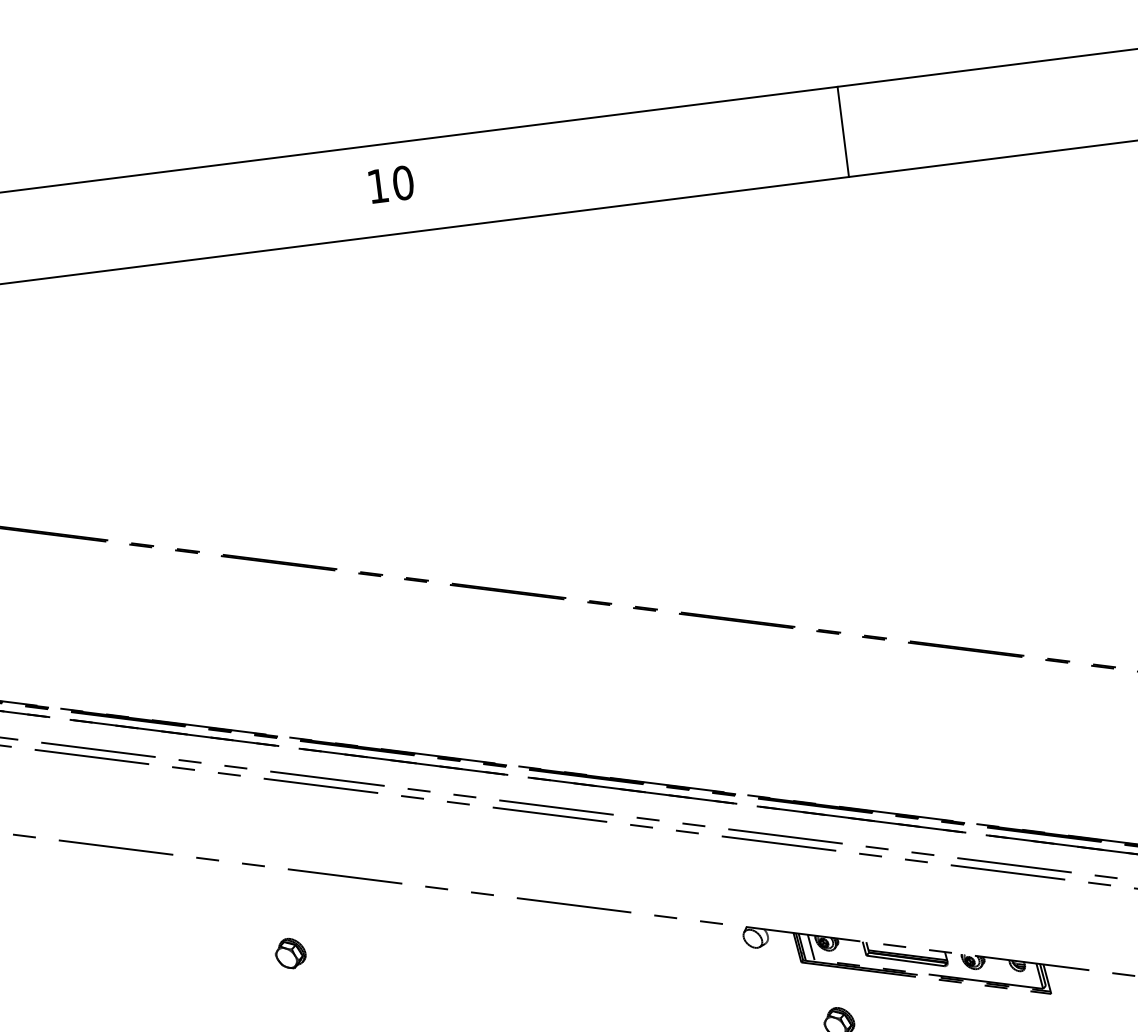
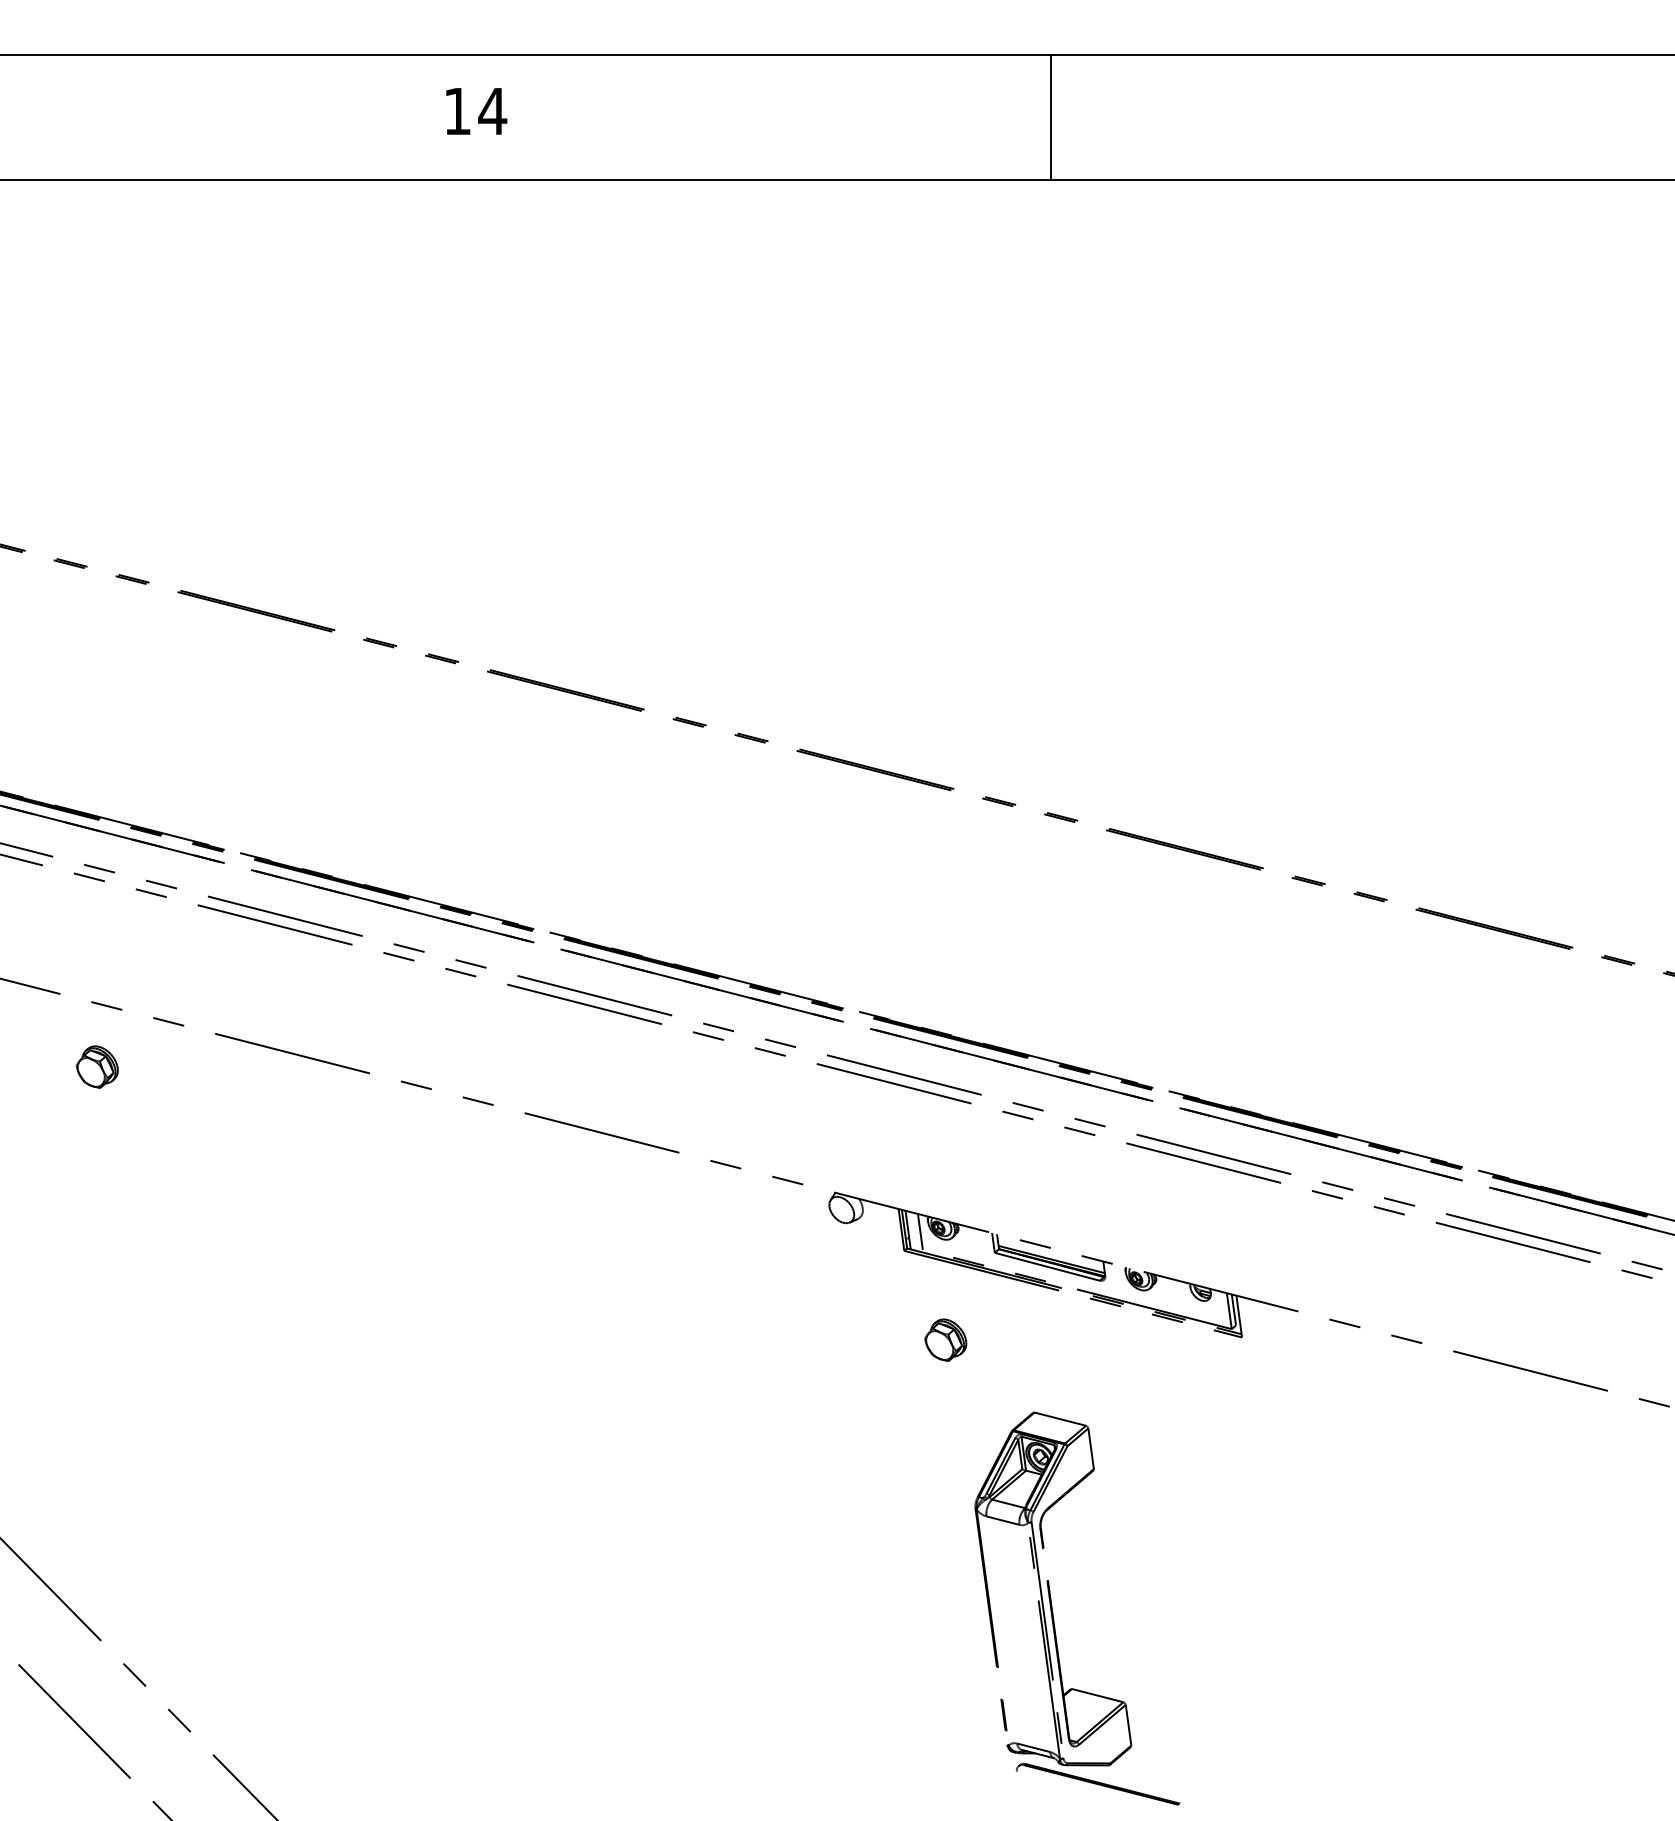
line: (842, 131) -> (1050, 117), moved
text: (403, 183) -> (492, 111), 10 -> 14
part: (289, 953) -> (96, 1066), moved

